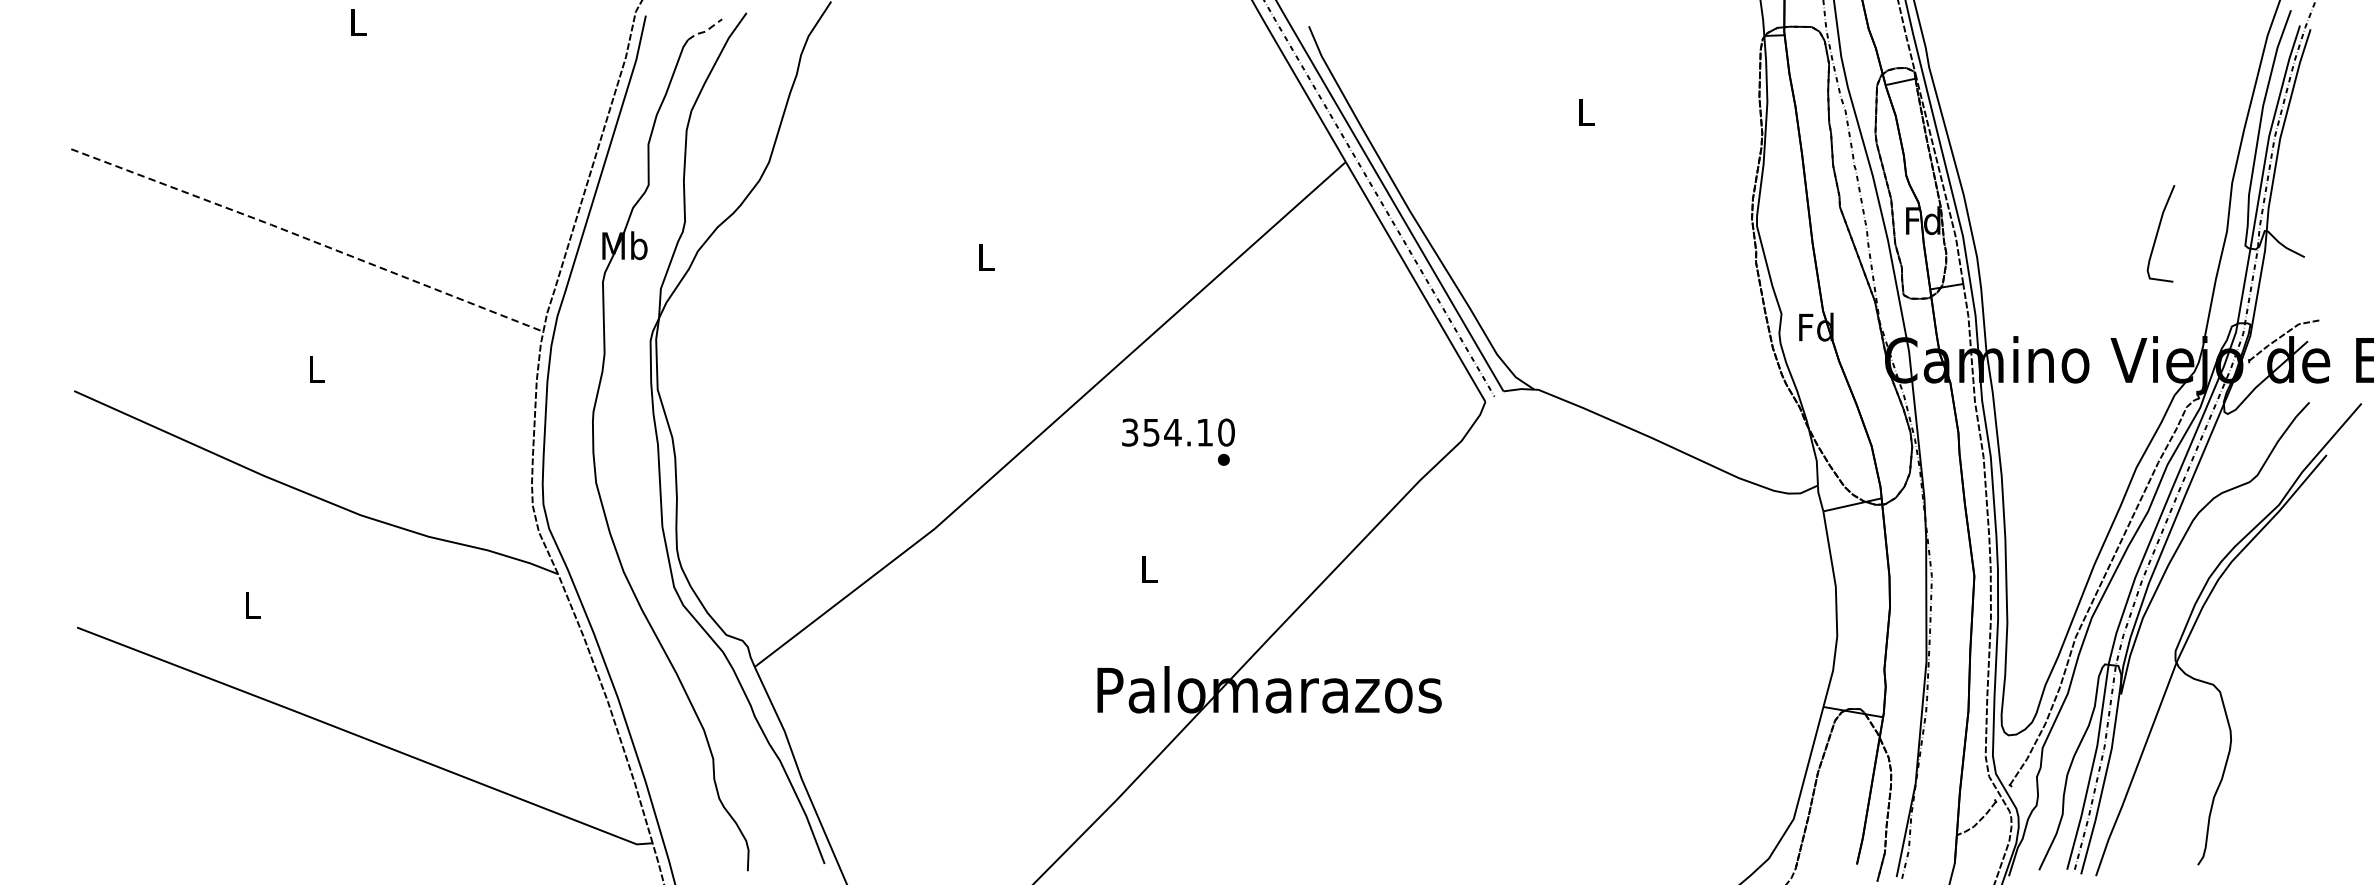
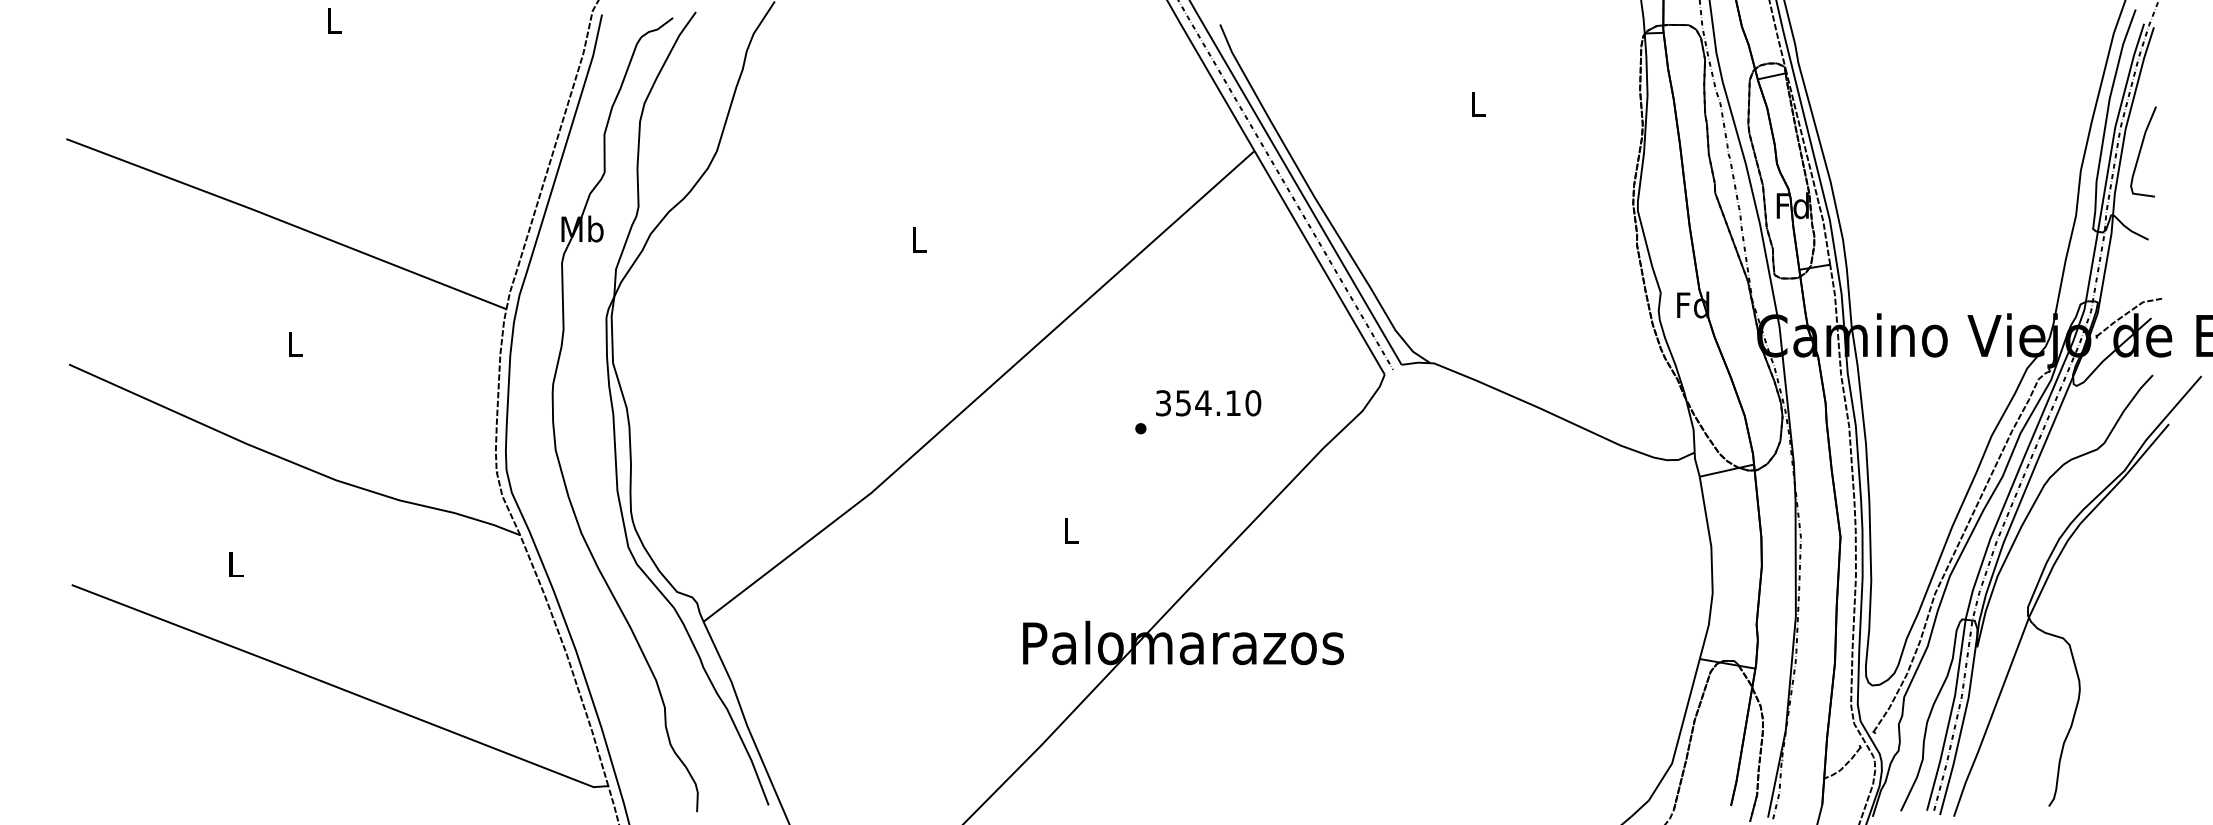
line: (705, 31) -> (657, 29), dashed -> solid
curve: (2158, 232) -> (2141, 150), moved
line: (307, 238) -> (286, 222), dashed -> solid
text: (1178, 432) -> (1208, 403), moved

